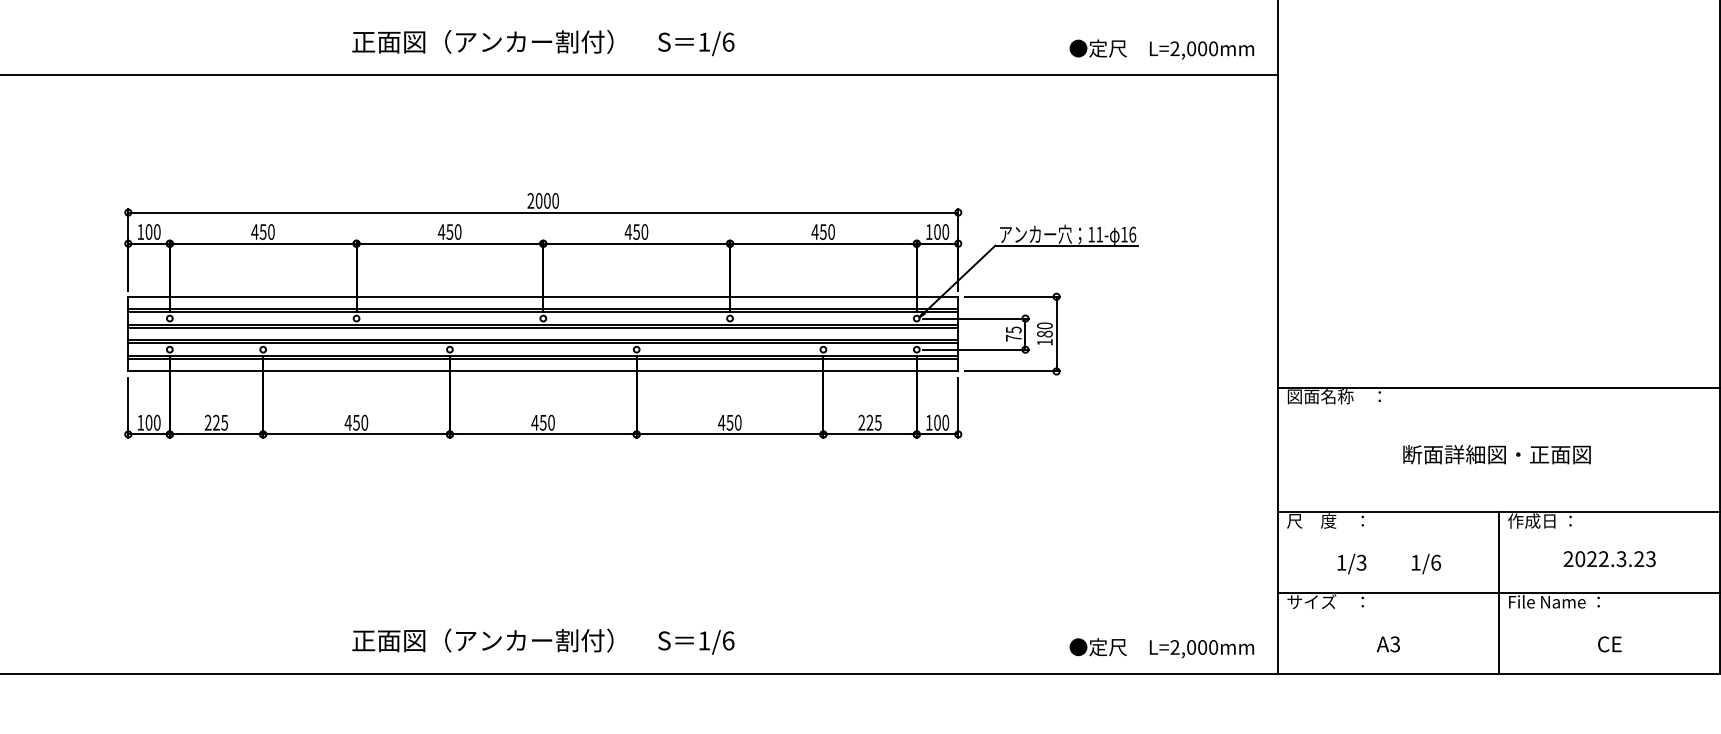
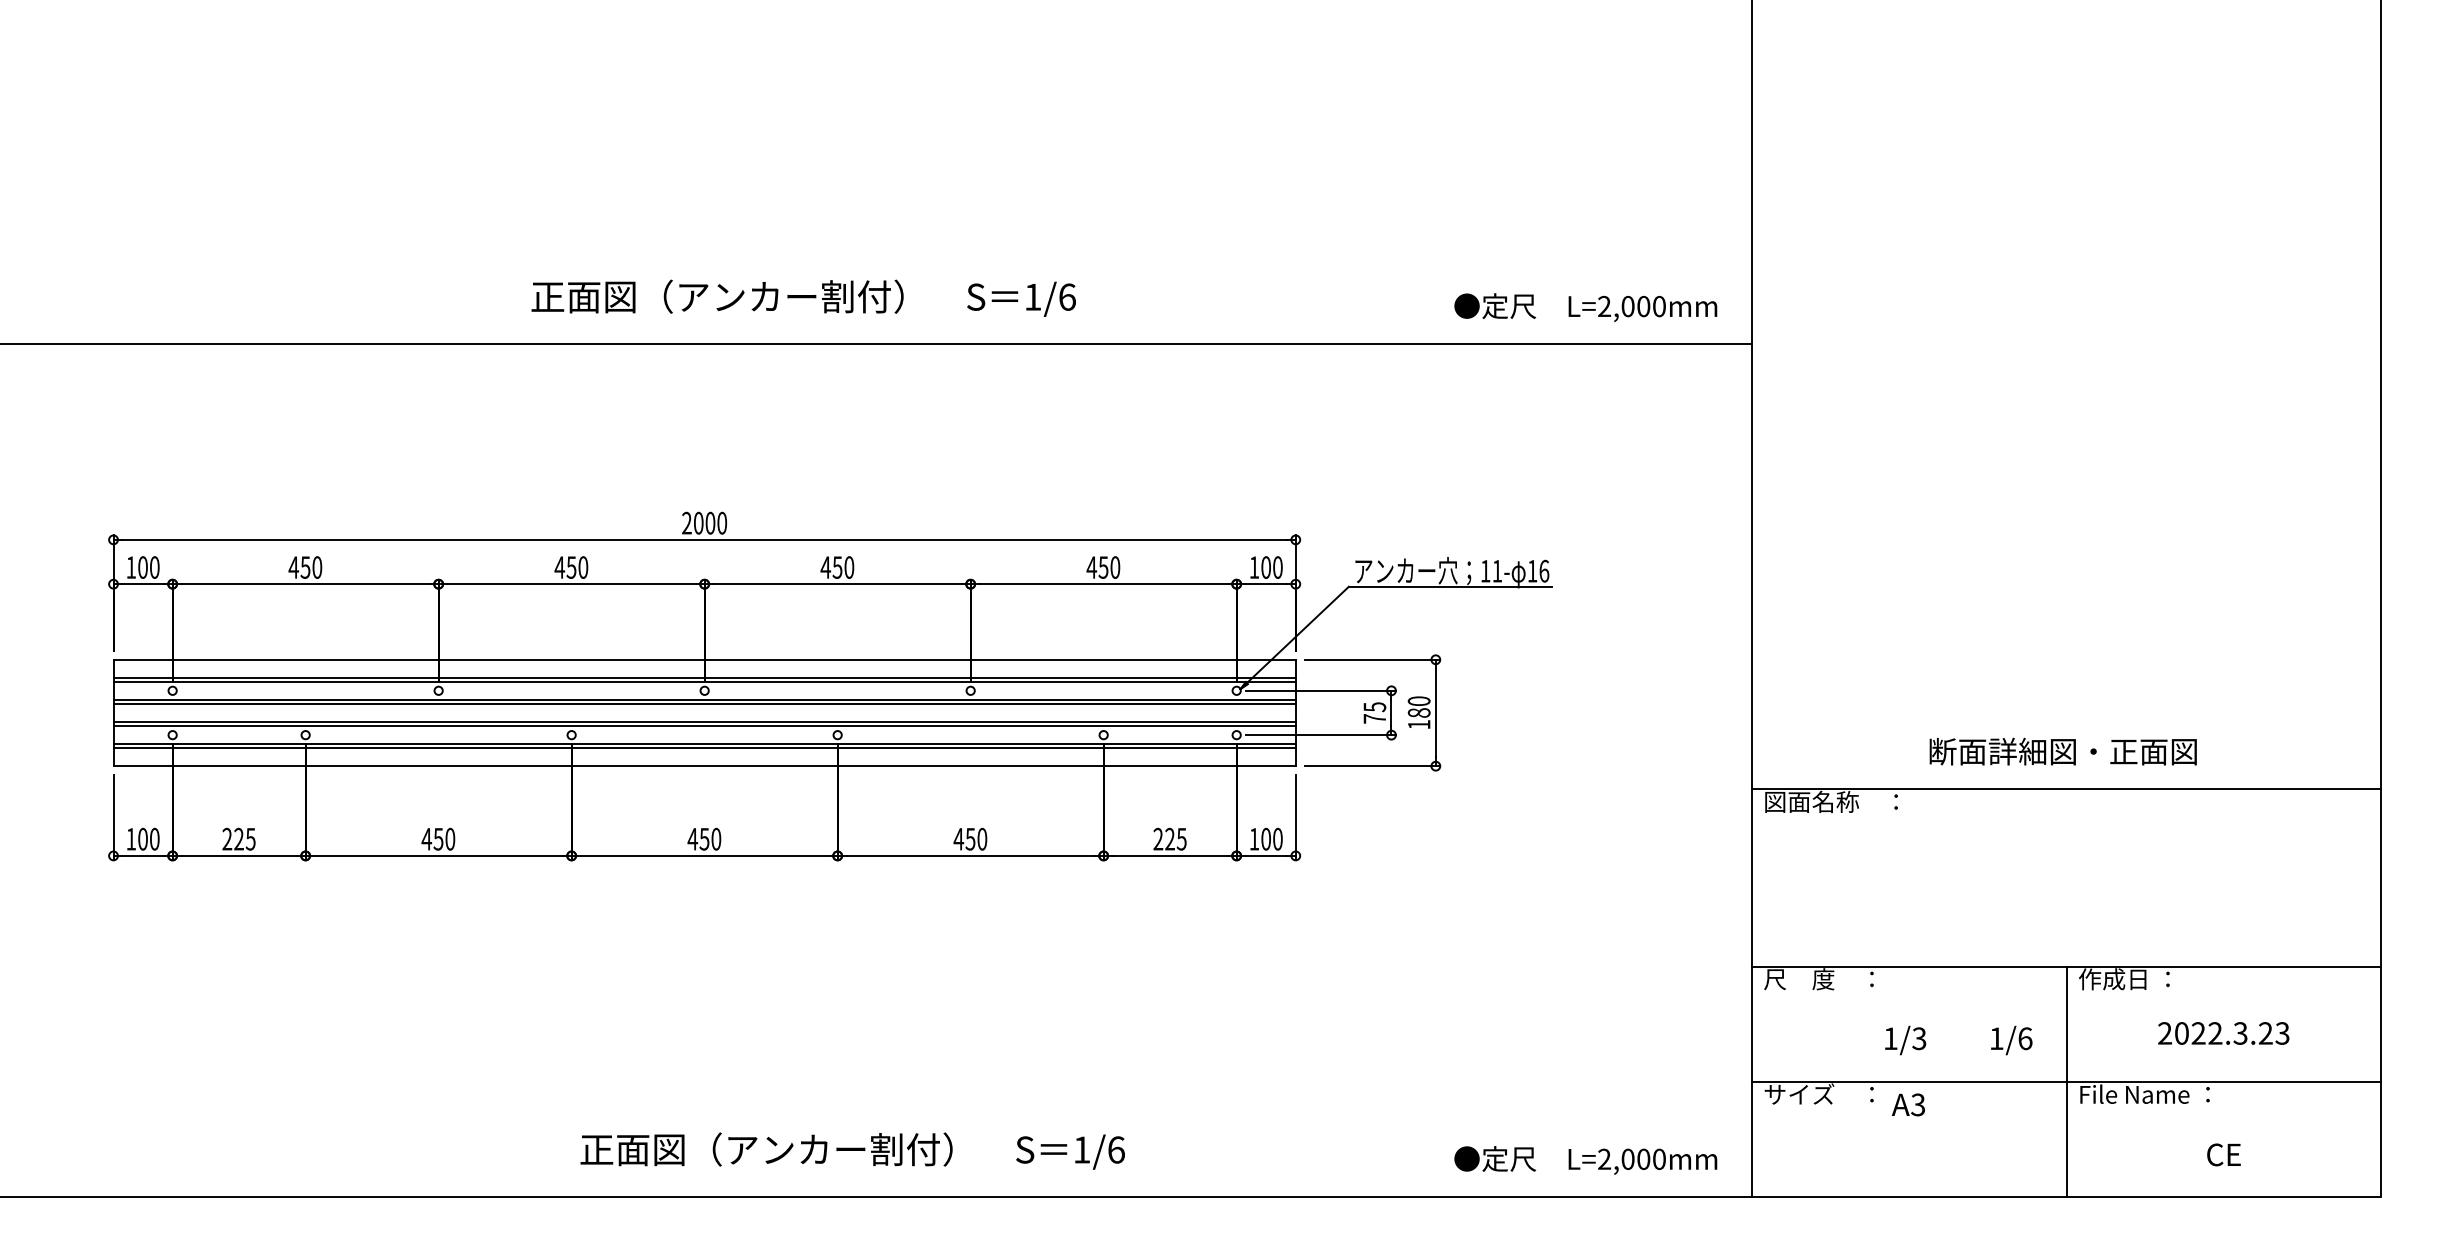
text: (543, 42) -> (803, 297), moved
text: (1496, 454) -> (2062, 751), moved
text: (1389, 564) -> (1958, 1040), moved
text: (543, 641) -> (852, 1150), moved
text: (1388, 644) -> (1908, 1104), moved

